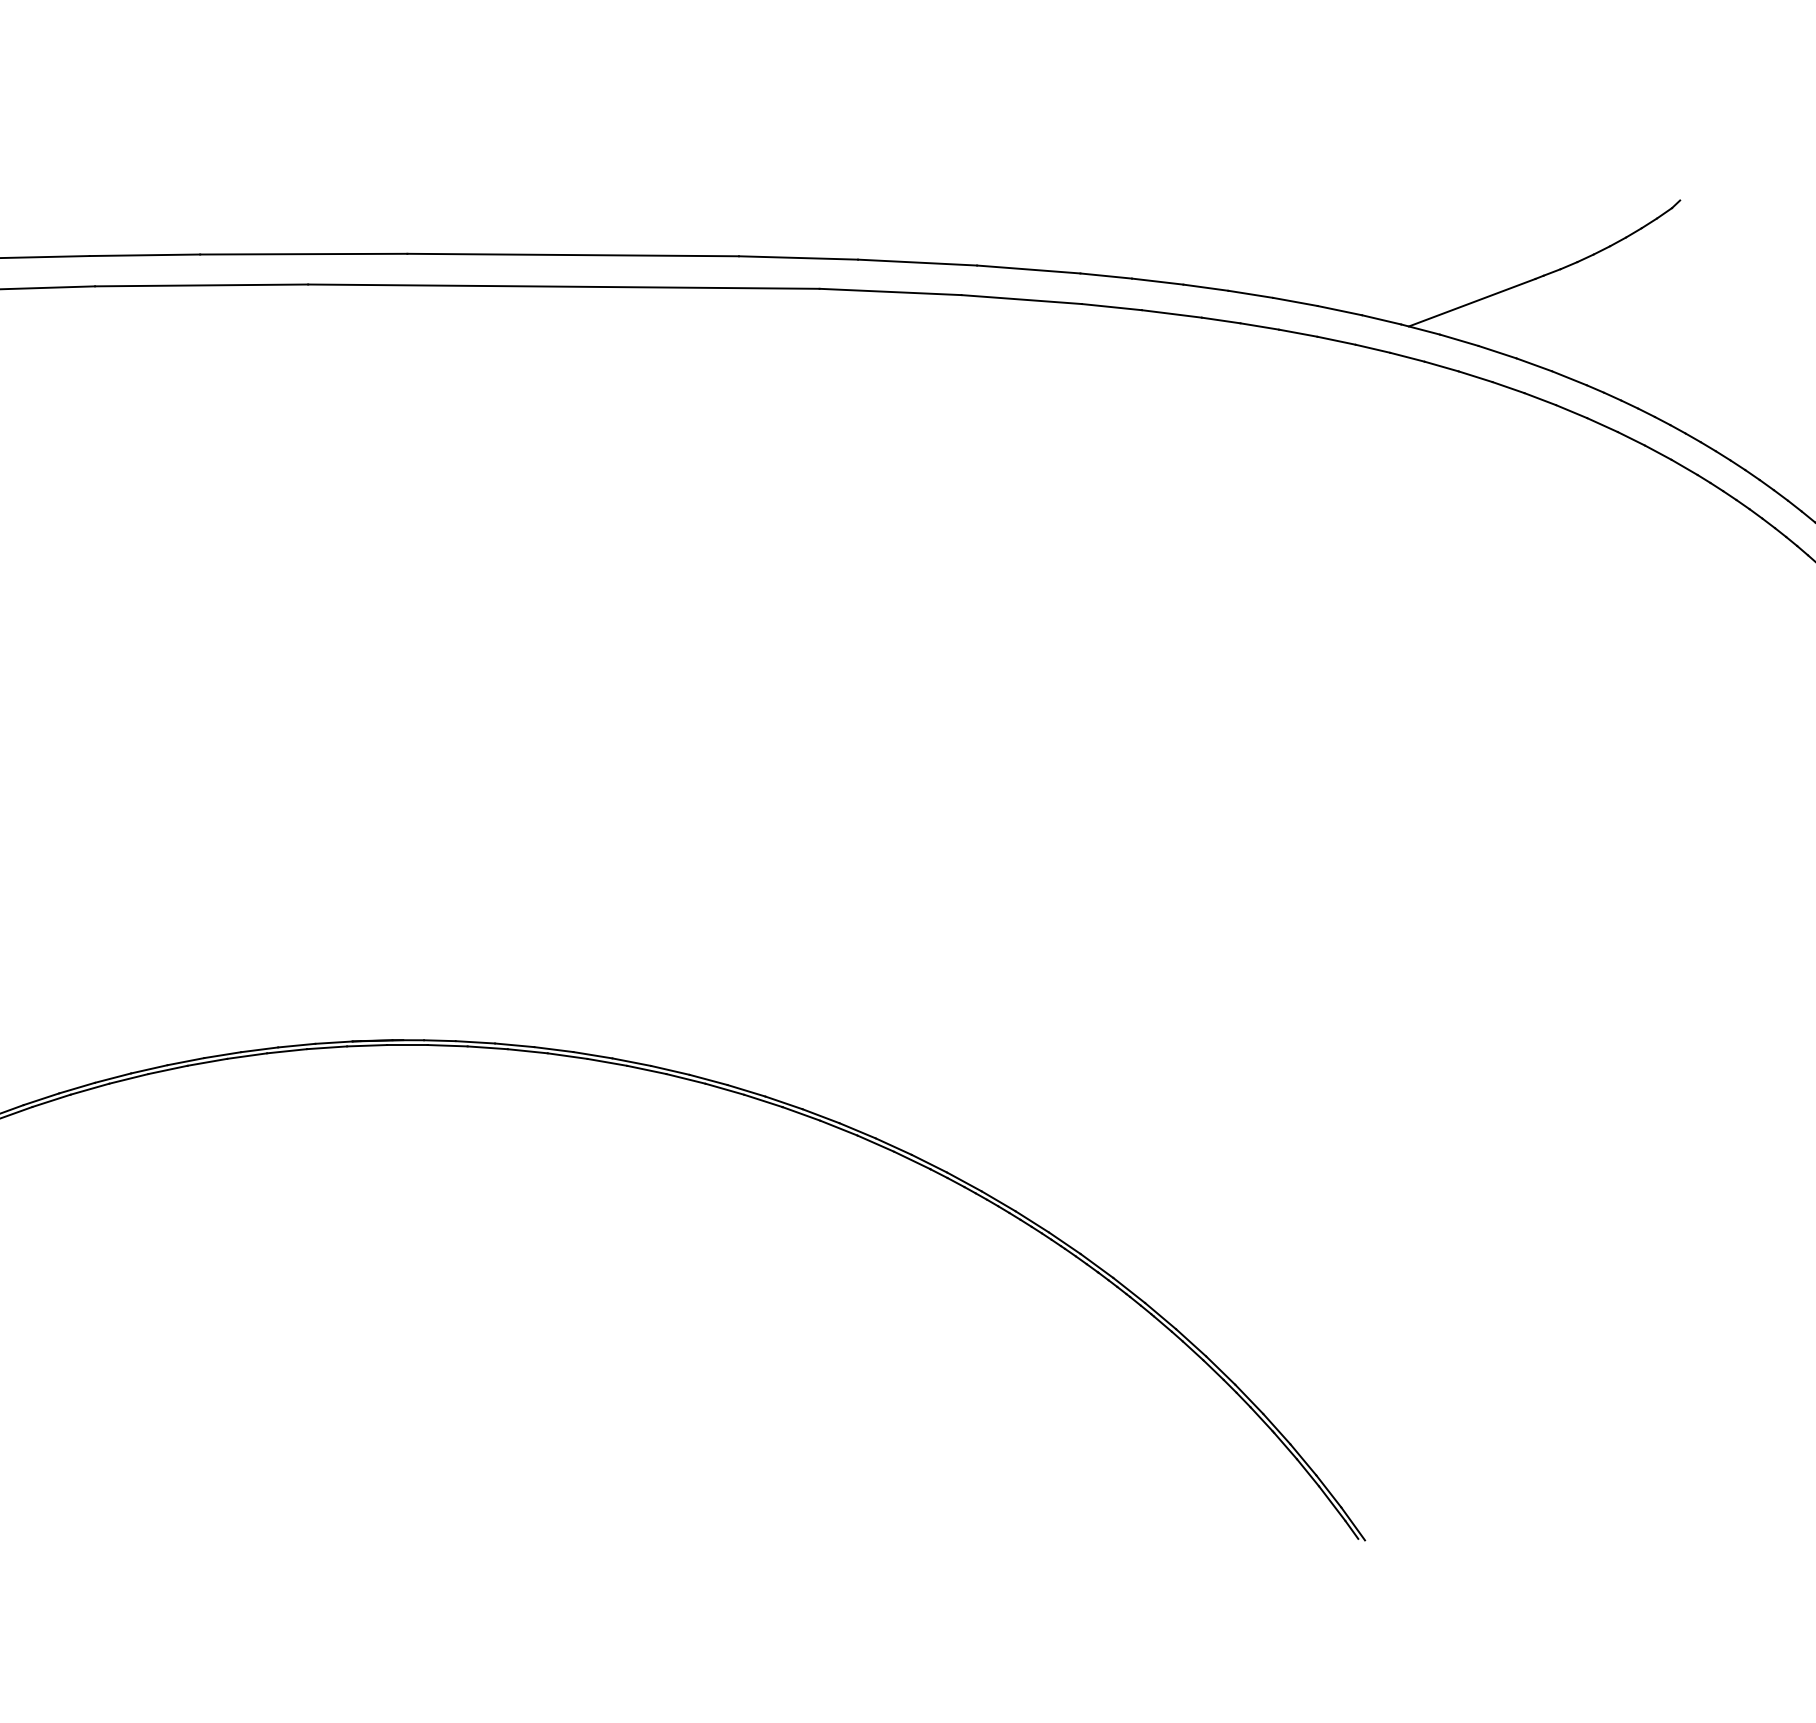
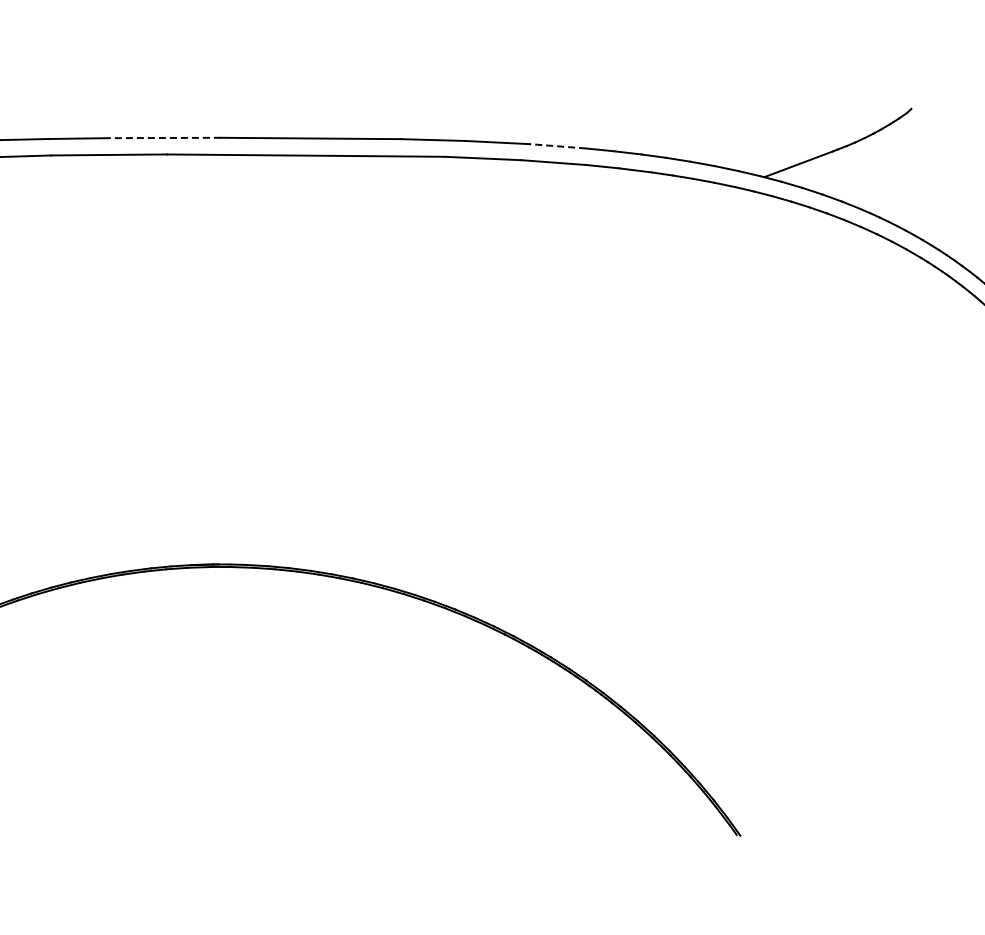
line: (303, 255) -> (164, 138), solid -> dashed
line: (1027, 269) -> (557, 146), solid -> dashed

